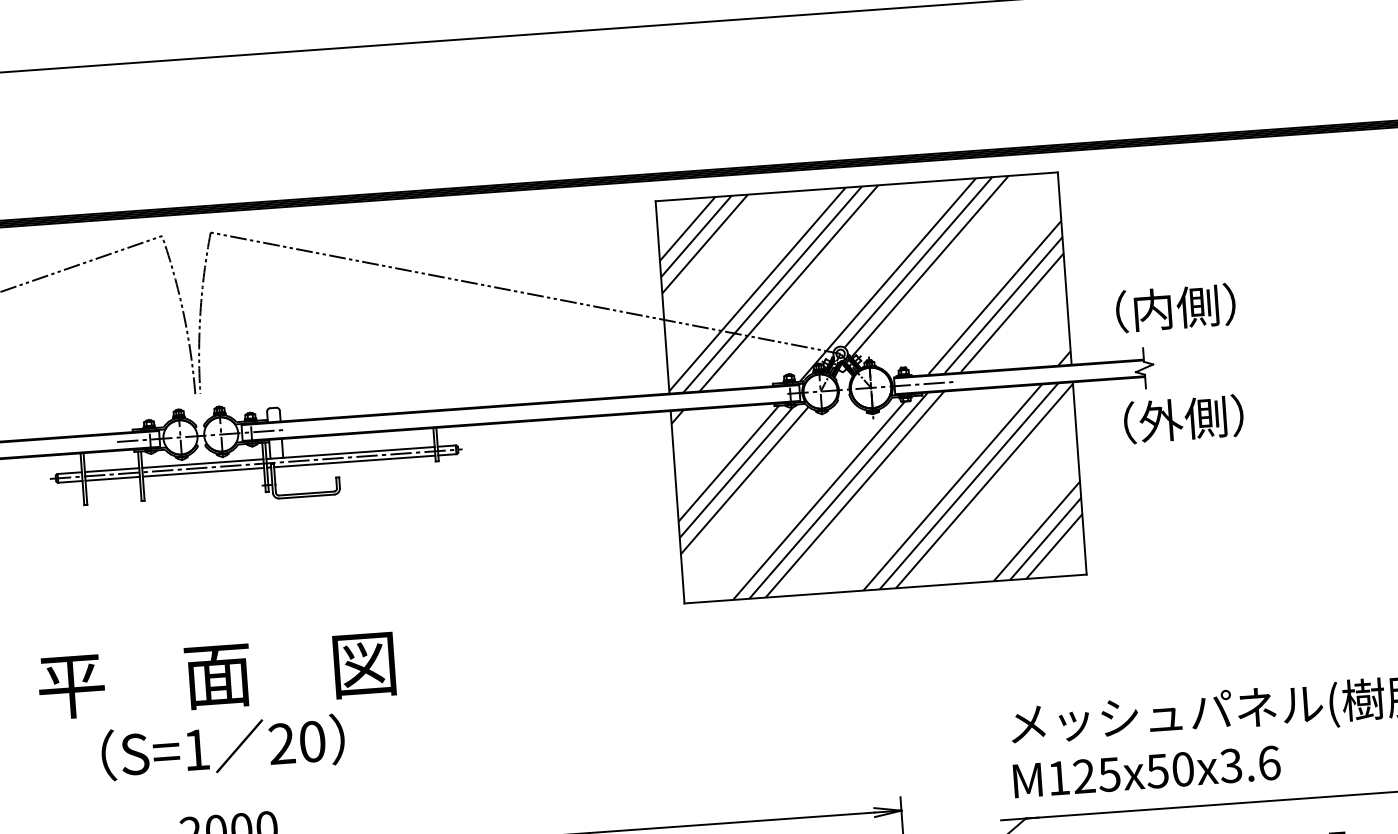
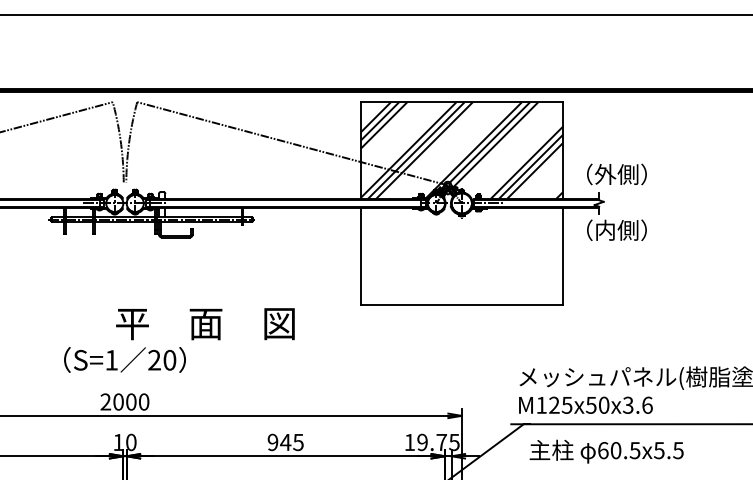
text: (1153, 309) -> (605, 174), （内側） -> （外側）
text: (1160, 419) -> (605, 229), （外側） -> （内側）
hatch: (877, 491) -> (461, 255), removed
text: (217, 676) -> (205, 324), moved

